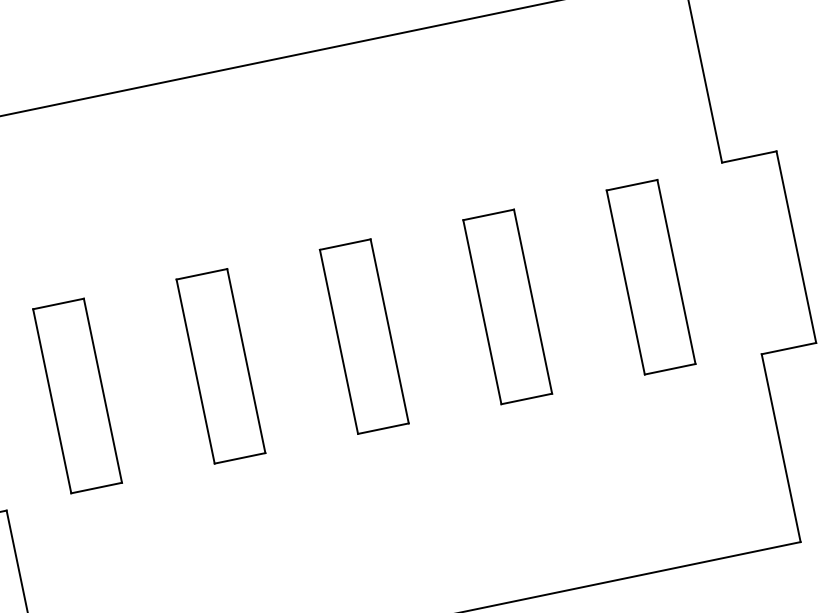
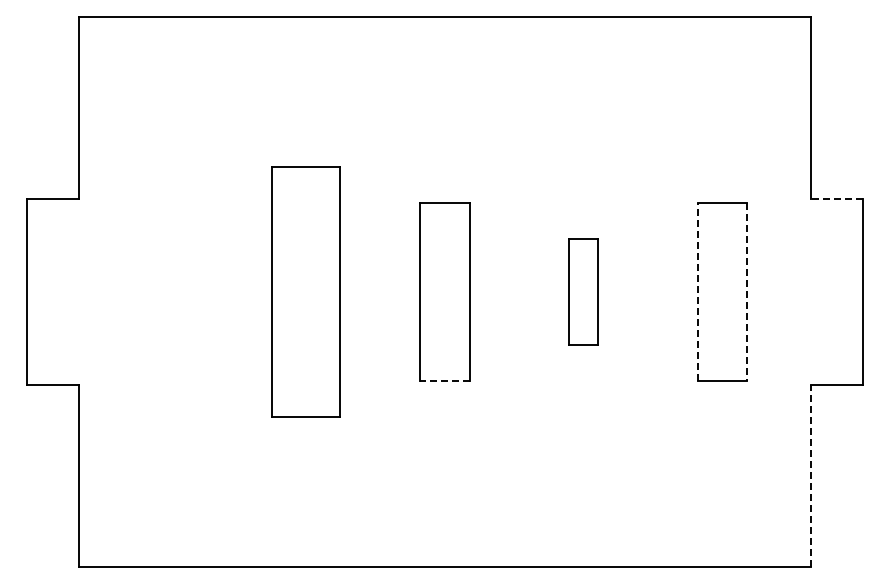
line: (748, 157) -> (836, 199), solid -> dashed
line: (676, 272) -> (747, 292), solid -> dashed
line: (626, 281) -> (698, 291), solid -> dashed
part: (507, 306) -> (583, 291), size x0.6
part: (221, 365) -> (306, 291), size x1.4
part: (77, 395) -> (167, 291), removed
line: (382, 429) -> (444, 381), solid -> dashed
line: (781, 447) -> (810, 475), solid -> dashed

